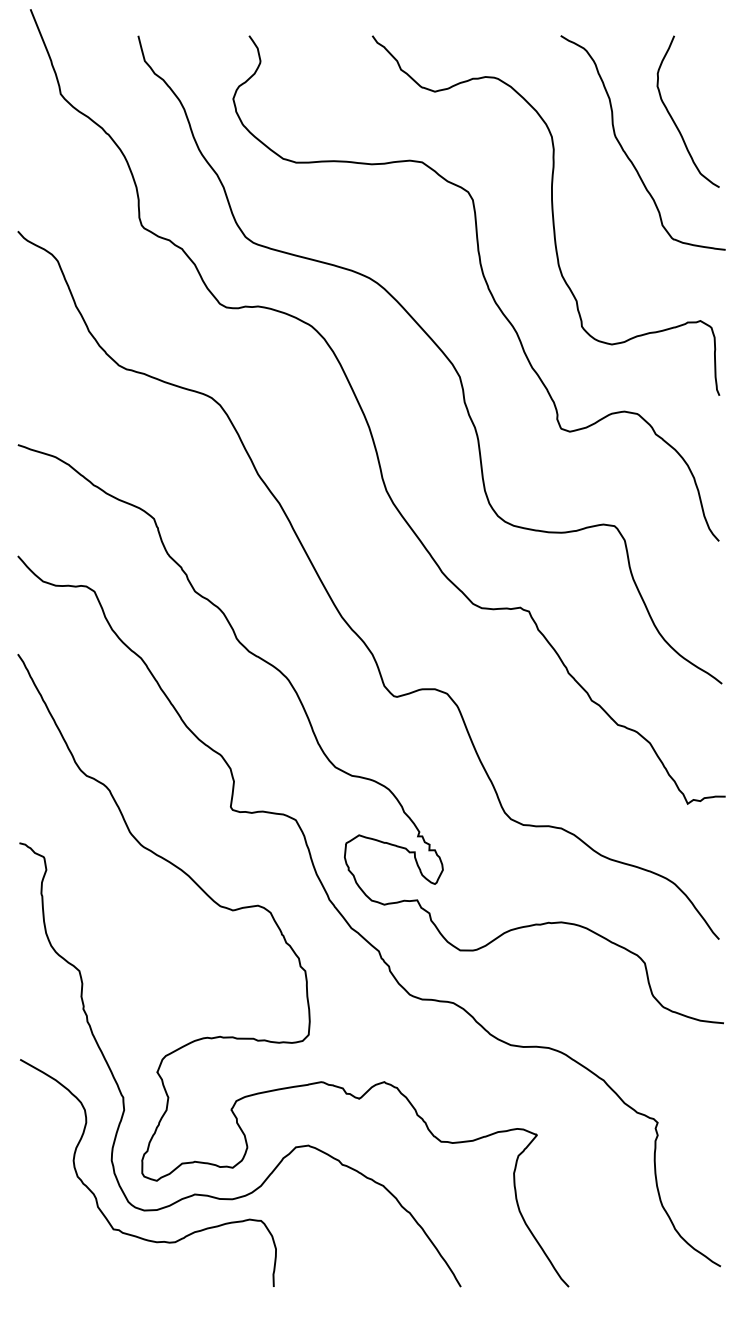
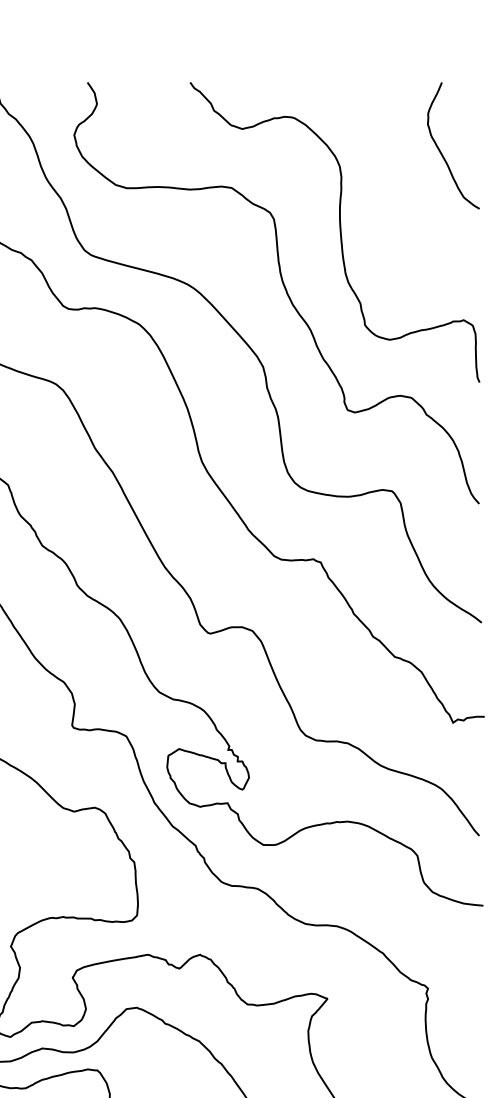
curve: (627, 154) -> (402, 181), removed

